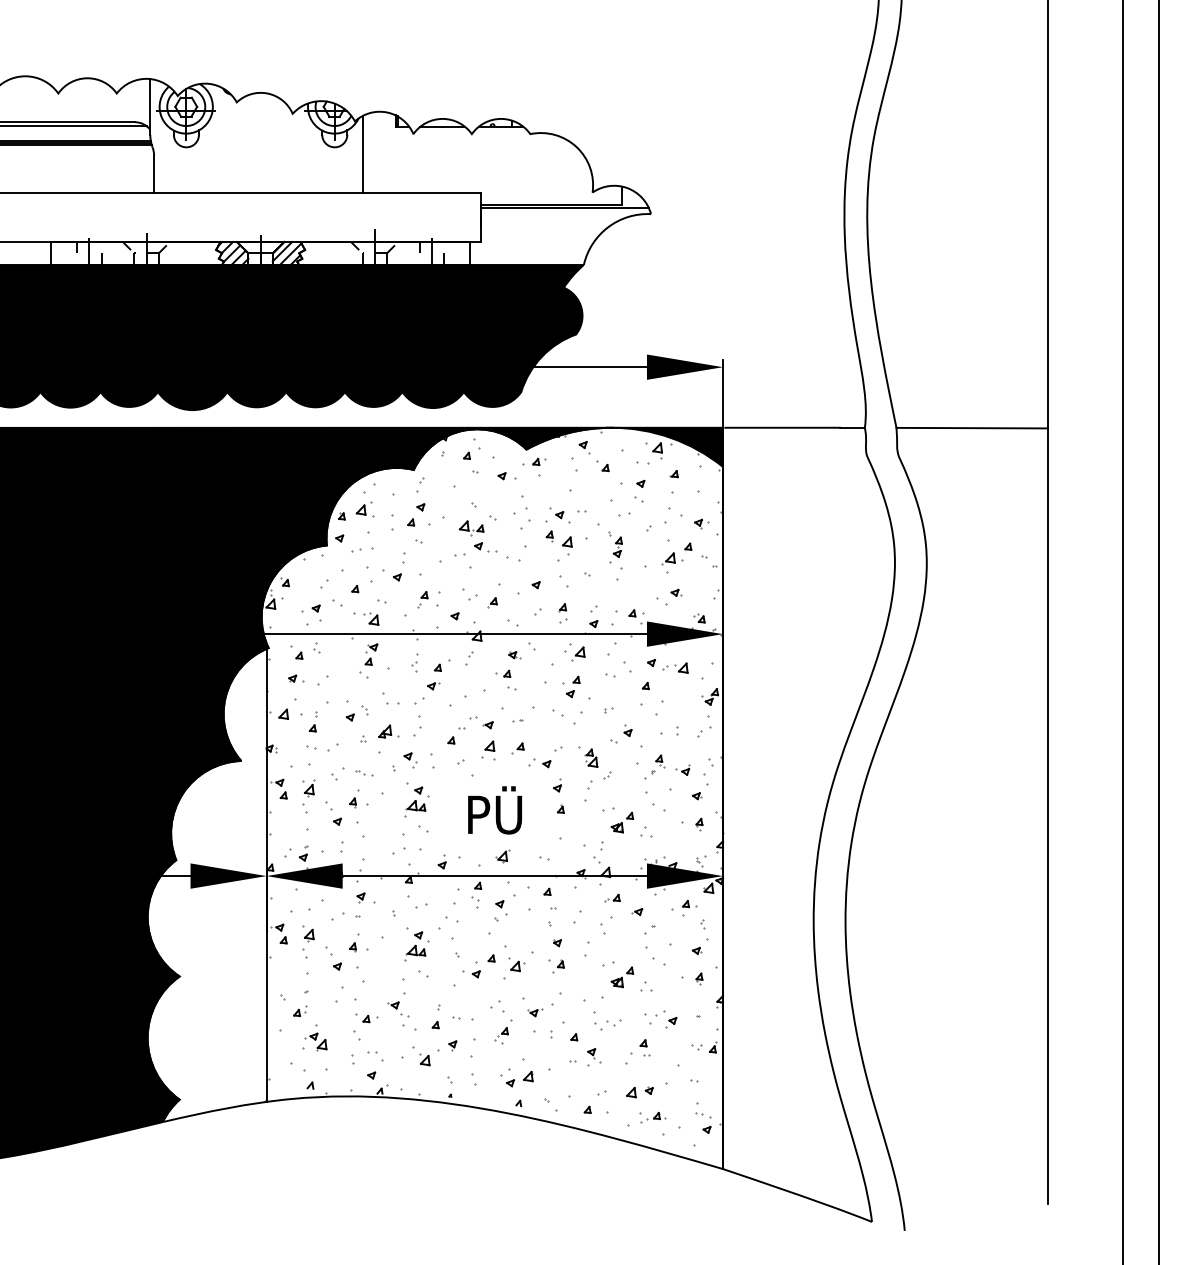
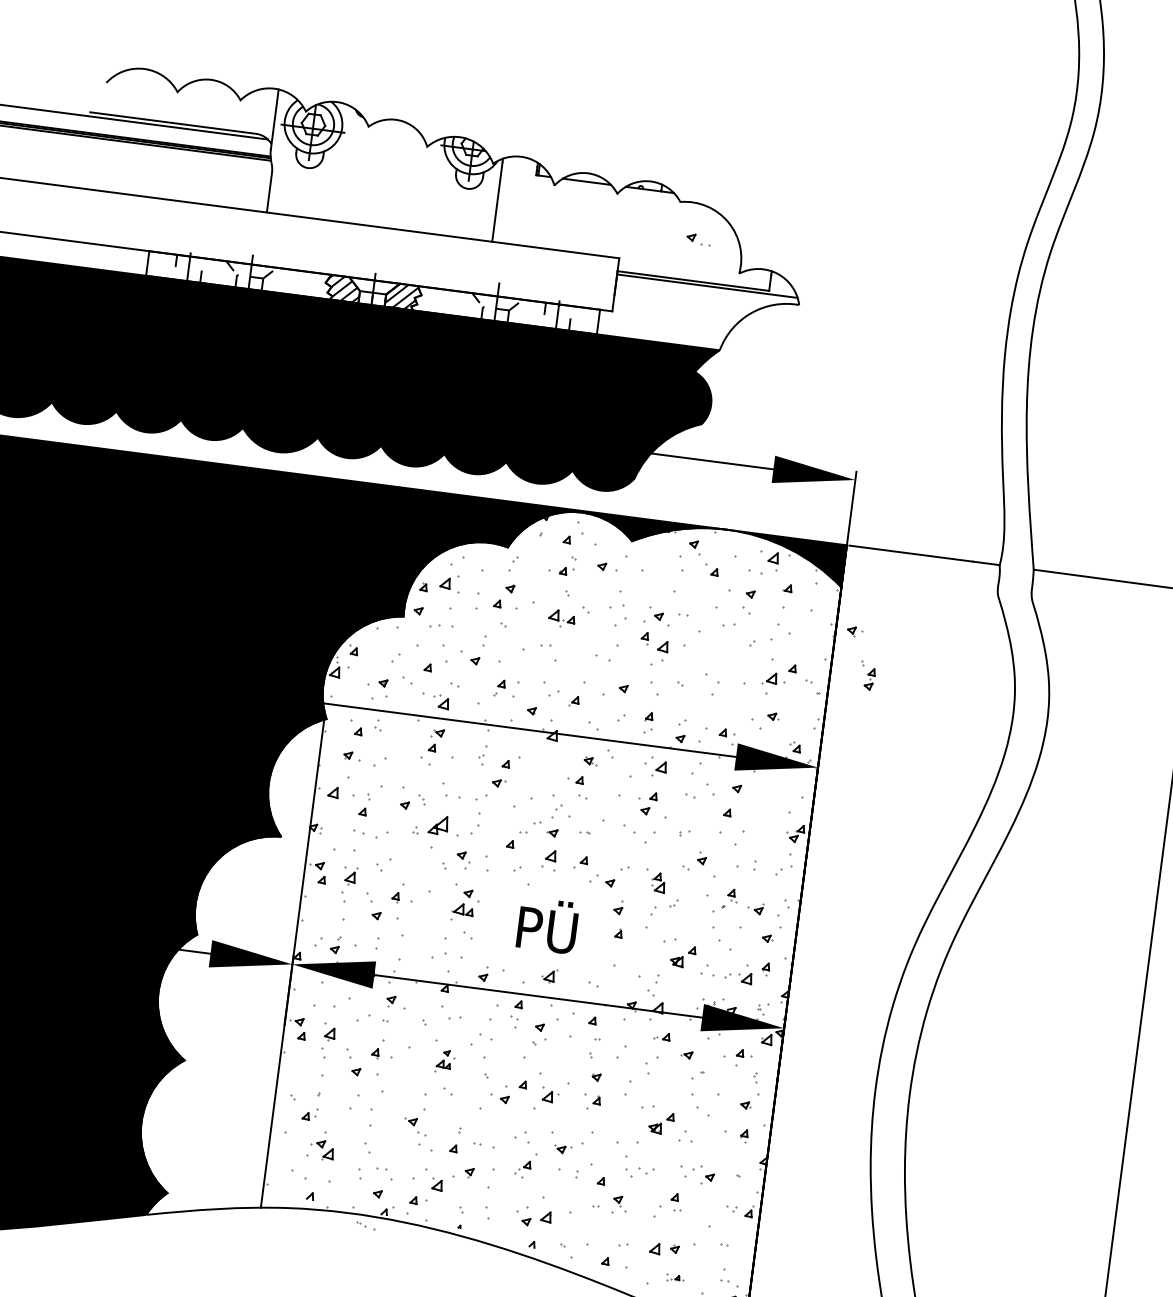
part: (539, 461) -> (566, 571), moved
part: (701, 523) -> (854, 631), moved
part: (615, 544) -> (867, 675), moved
part: (485, 547) -> (698, 239), moved
part: (469, 658) -> (556, 811), moved
part: (675, 667) -> (738, 976), moved
part: (388, 731) -> (443, 825), size x1.4
part: (364, 773) -> (365, 1226), moved
part: (416, 946) -> (444, 1061), size x0.7
part: (370, 1019) -> (418, 1201), moved
part: (652, 1117) -> (674, 1278), size x0.6

